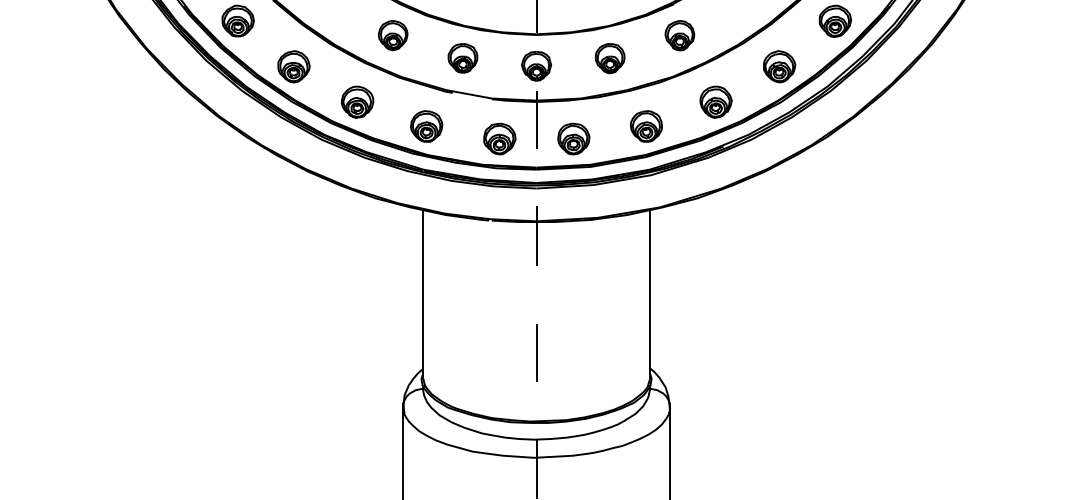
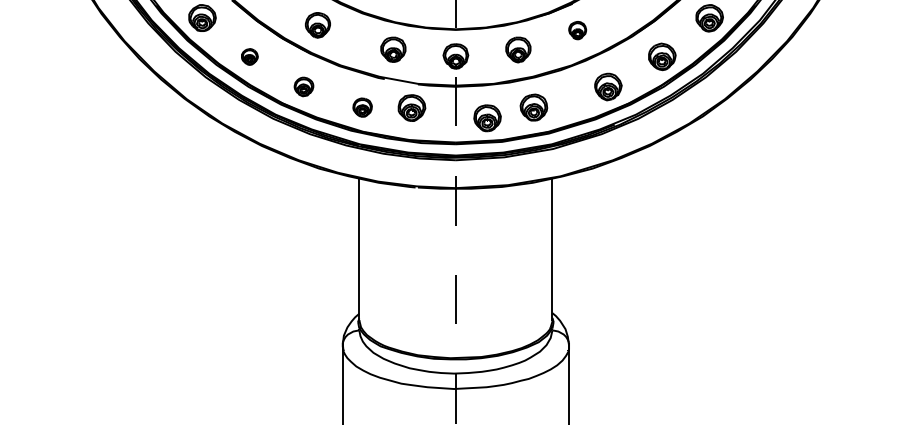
part: (393, 35) -> (318, 25), moved
part: (679, 35) -> (577, 30), size x0.7
part: (293, 66) -> (249, 56), size x0.6
part: (357, 101) -> (303, 86), size x0.7
part: (426, 126) -> (362, 107), size x0.7
part: (645, 126) -> (533, 107), moved
part: (499, 138) -> (411, 107), moved

